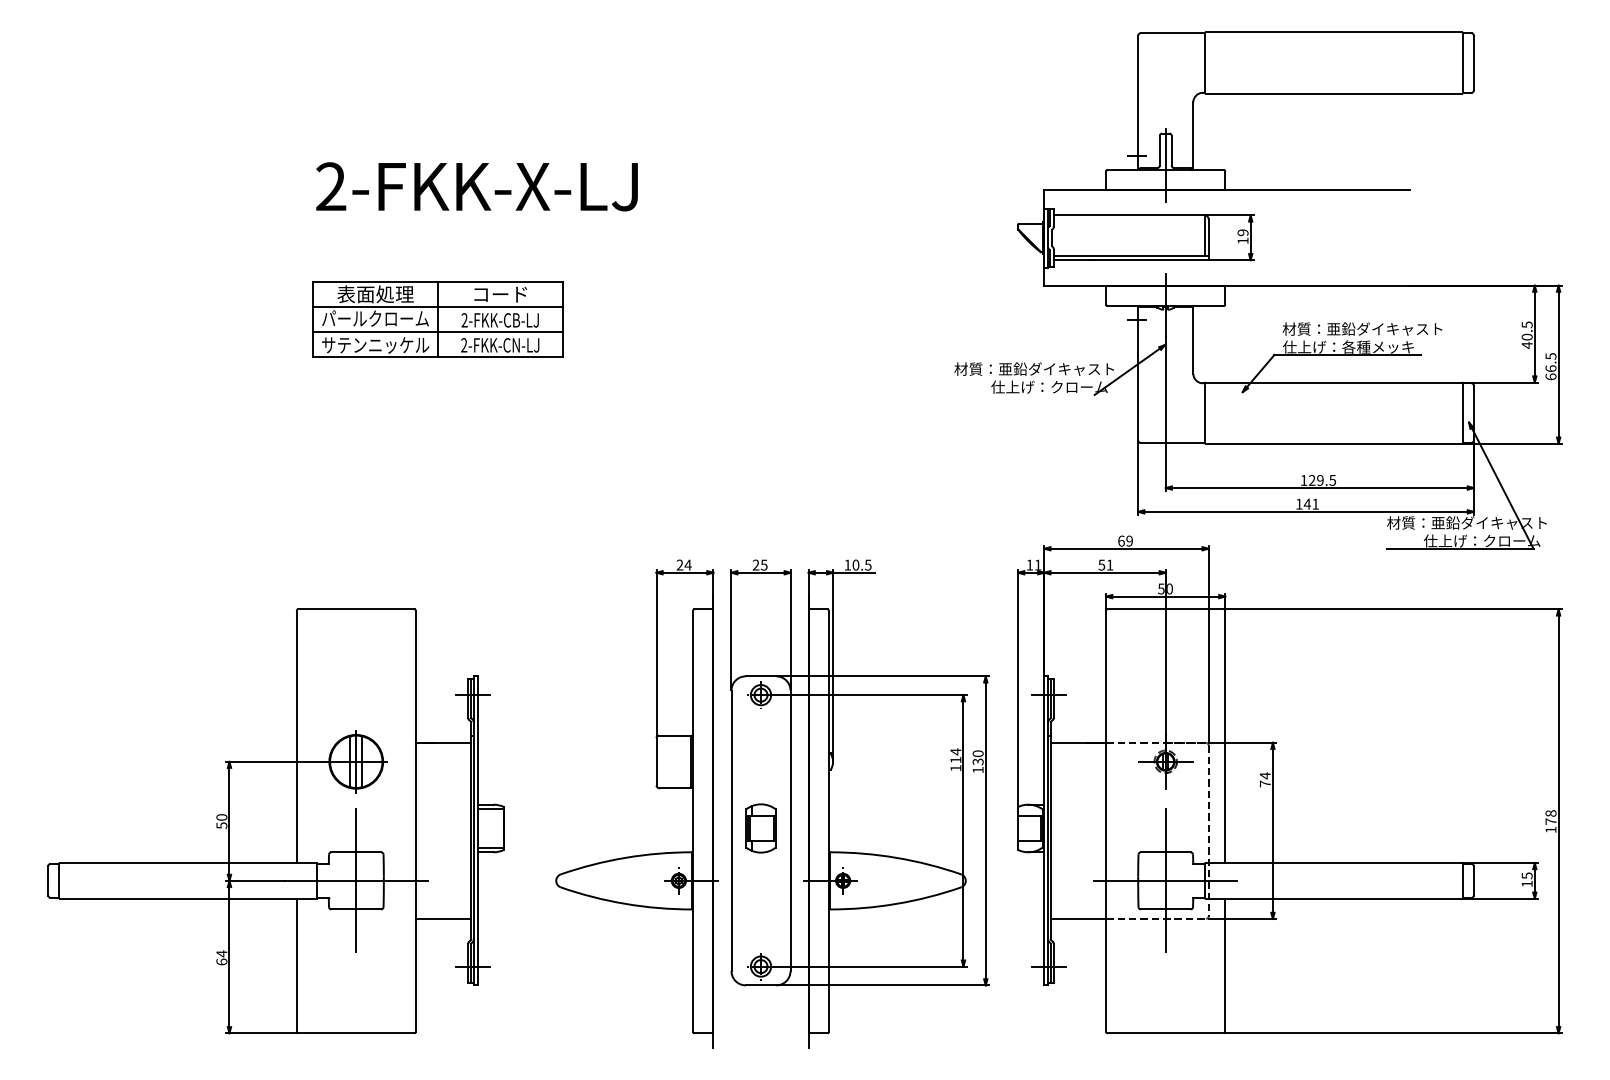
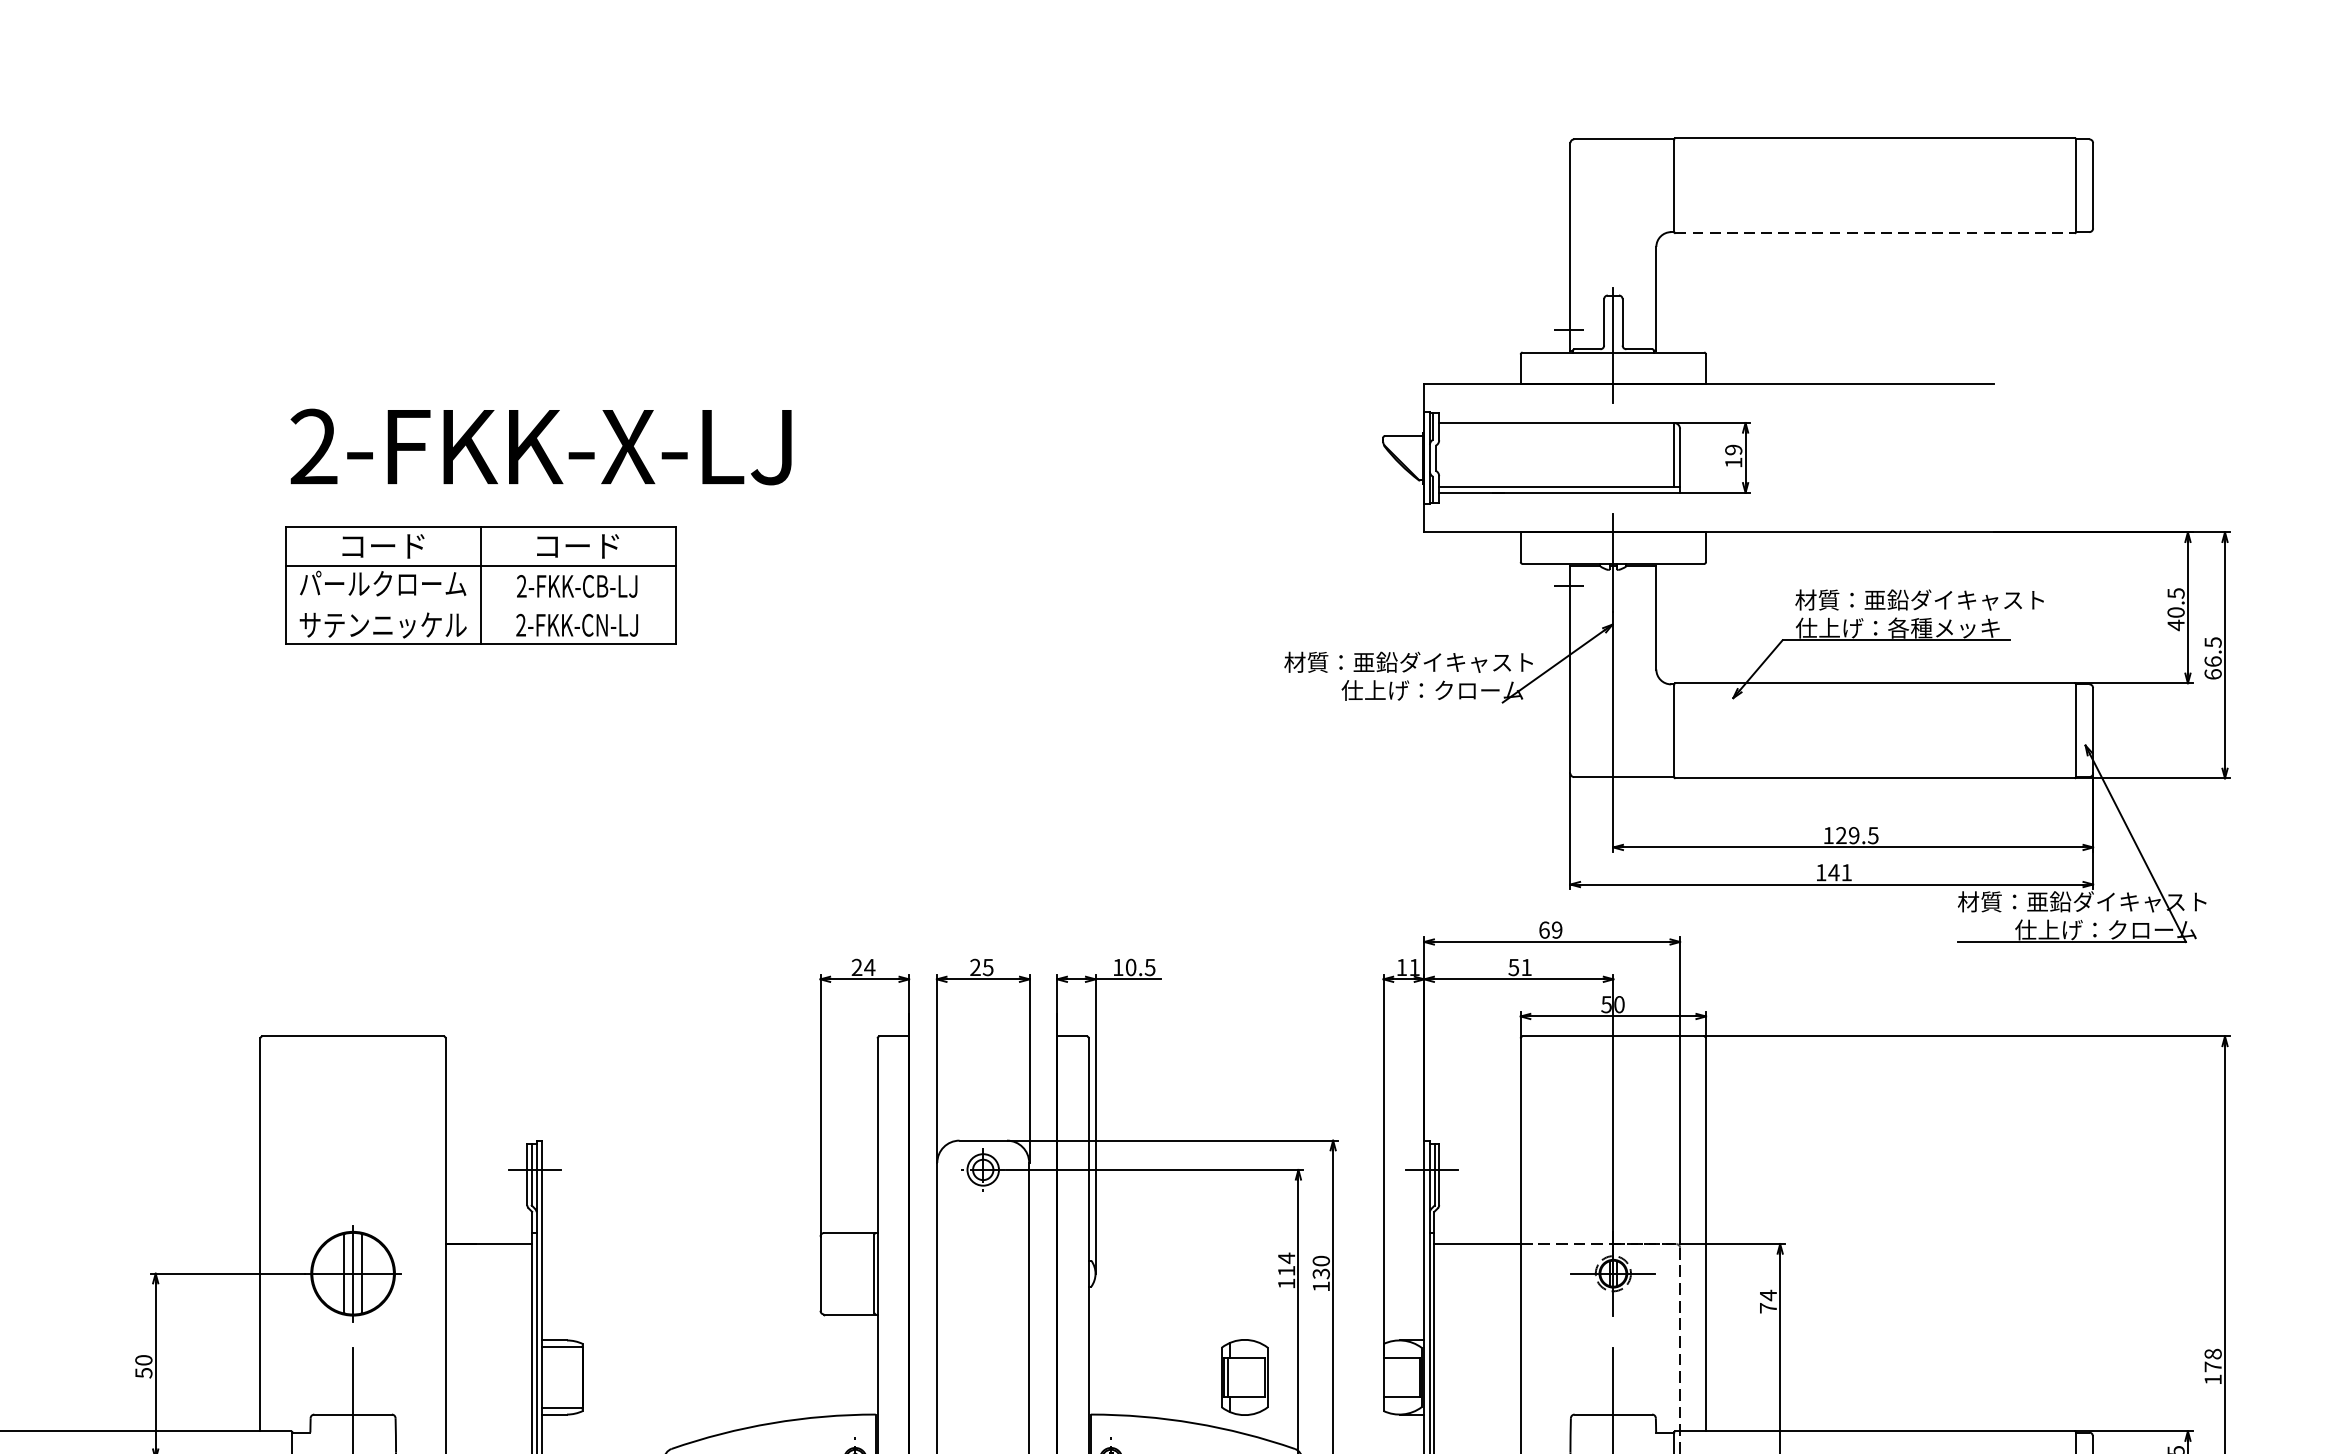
line: (1334, 93) -> (1876, 233), solid -> dashed
text: (476, 186) -> (540, 446), moved
text: (375, 294) -> (383, 546), 表面処理 -> コード
line: (438, 332) -> (481, 605), removed
part: (760, 828) -> (1243, 1377), moved

